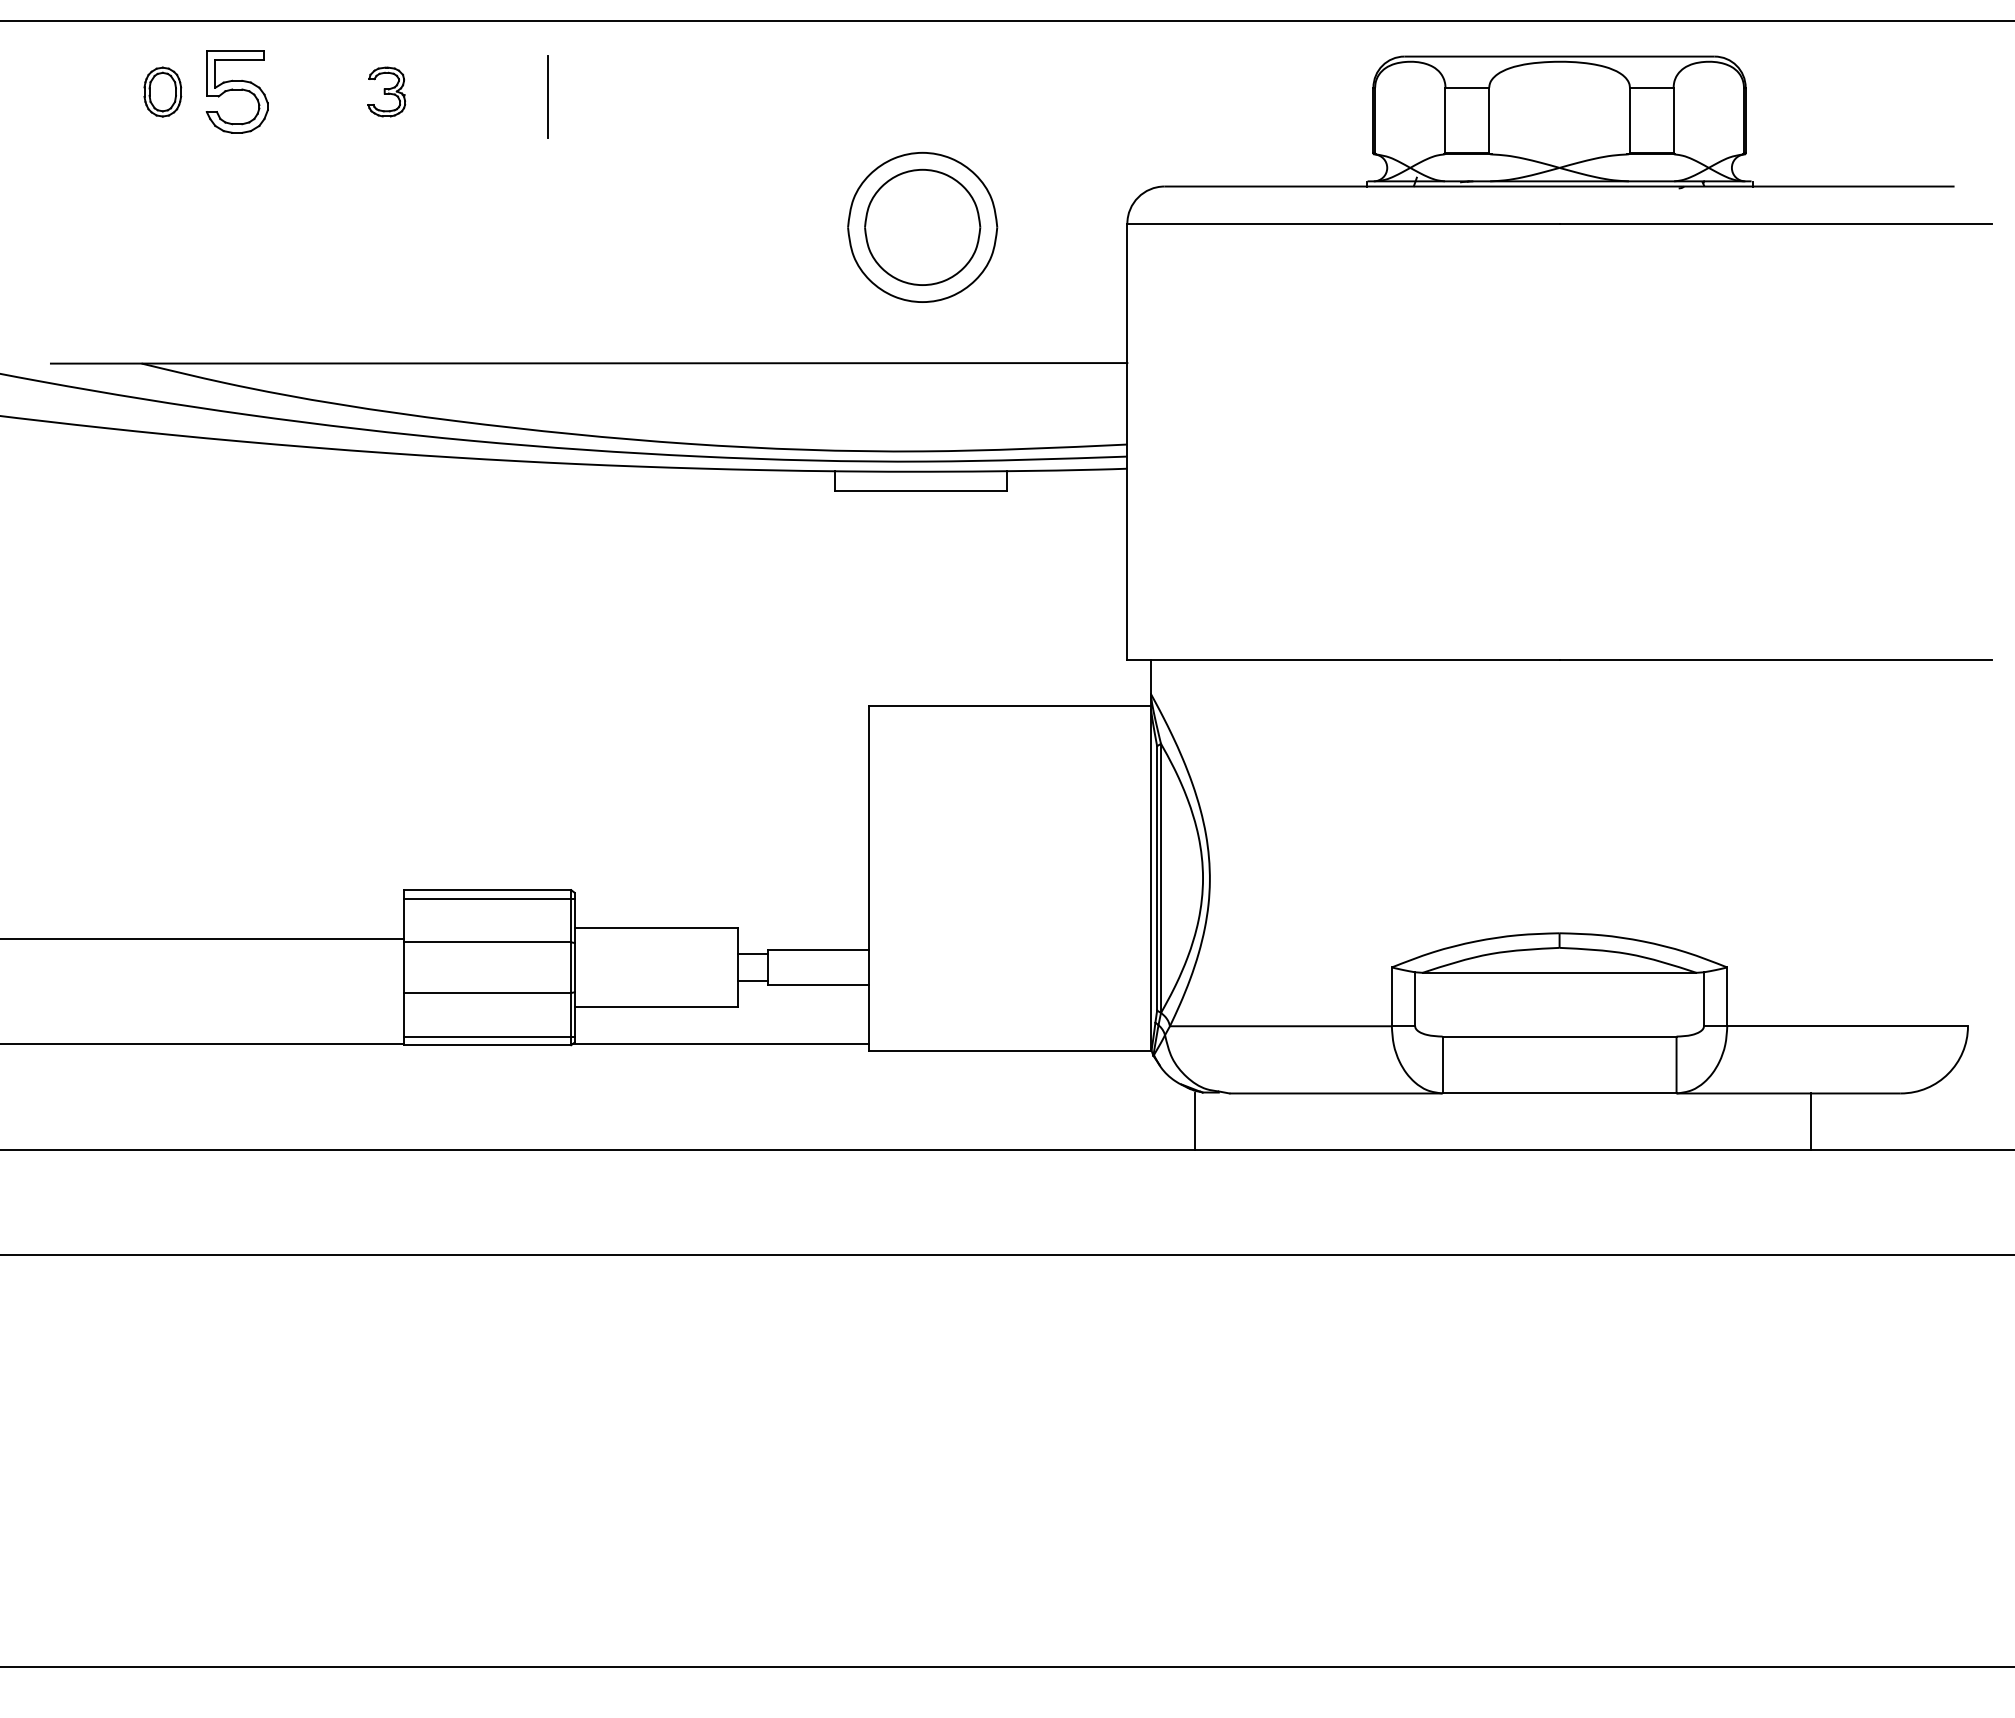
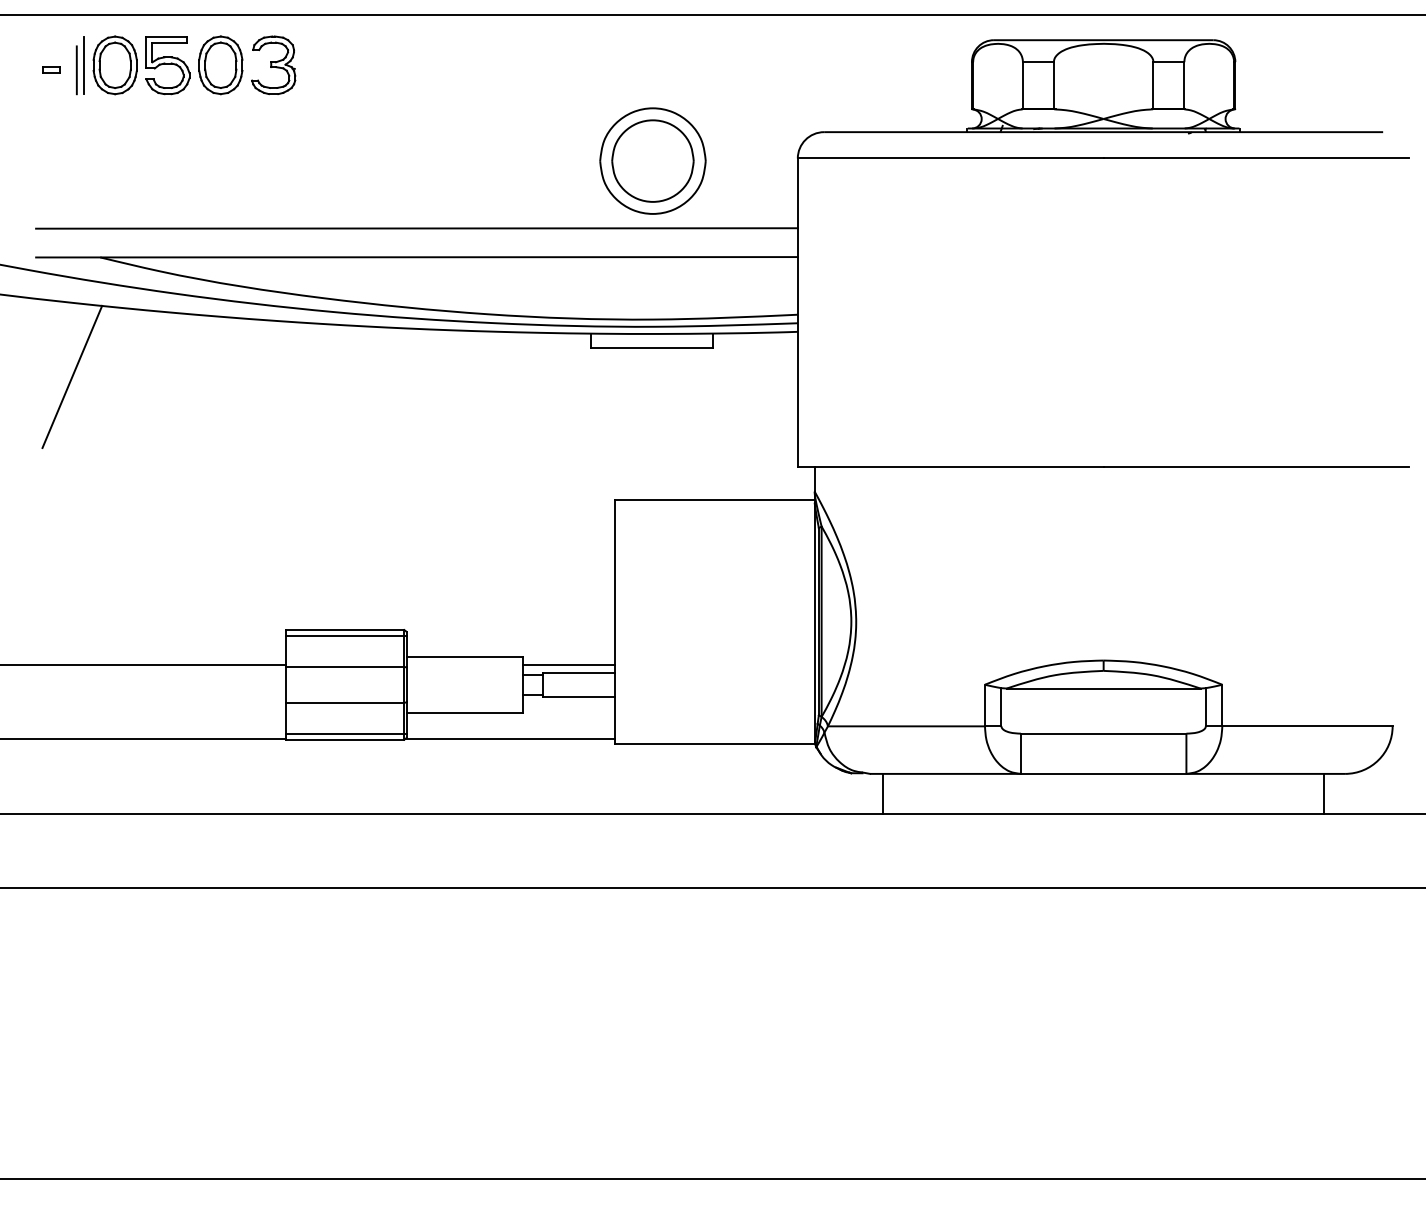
part: (162, 91) -> (115, 64), size x1.67
part: (311, 91) -> (220, 64), added
part: (386, 91) -> (273, 64), size x1.67
line: (547, 96) -> (83, 64), moved
part: (72, 98) -> (51, 69), added
line: (108, 98) -> (76, 69), added
line: (588, 322) -> (416, 228), added
line: (101, 532) -> (71, 376), added
line: (803, 939) -> (568, 664), added
line: (1194, 1121) -> (882, 793), moved
line: (1811, 1121) -> (1324, 793), moved

